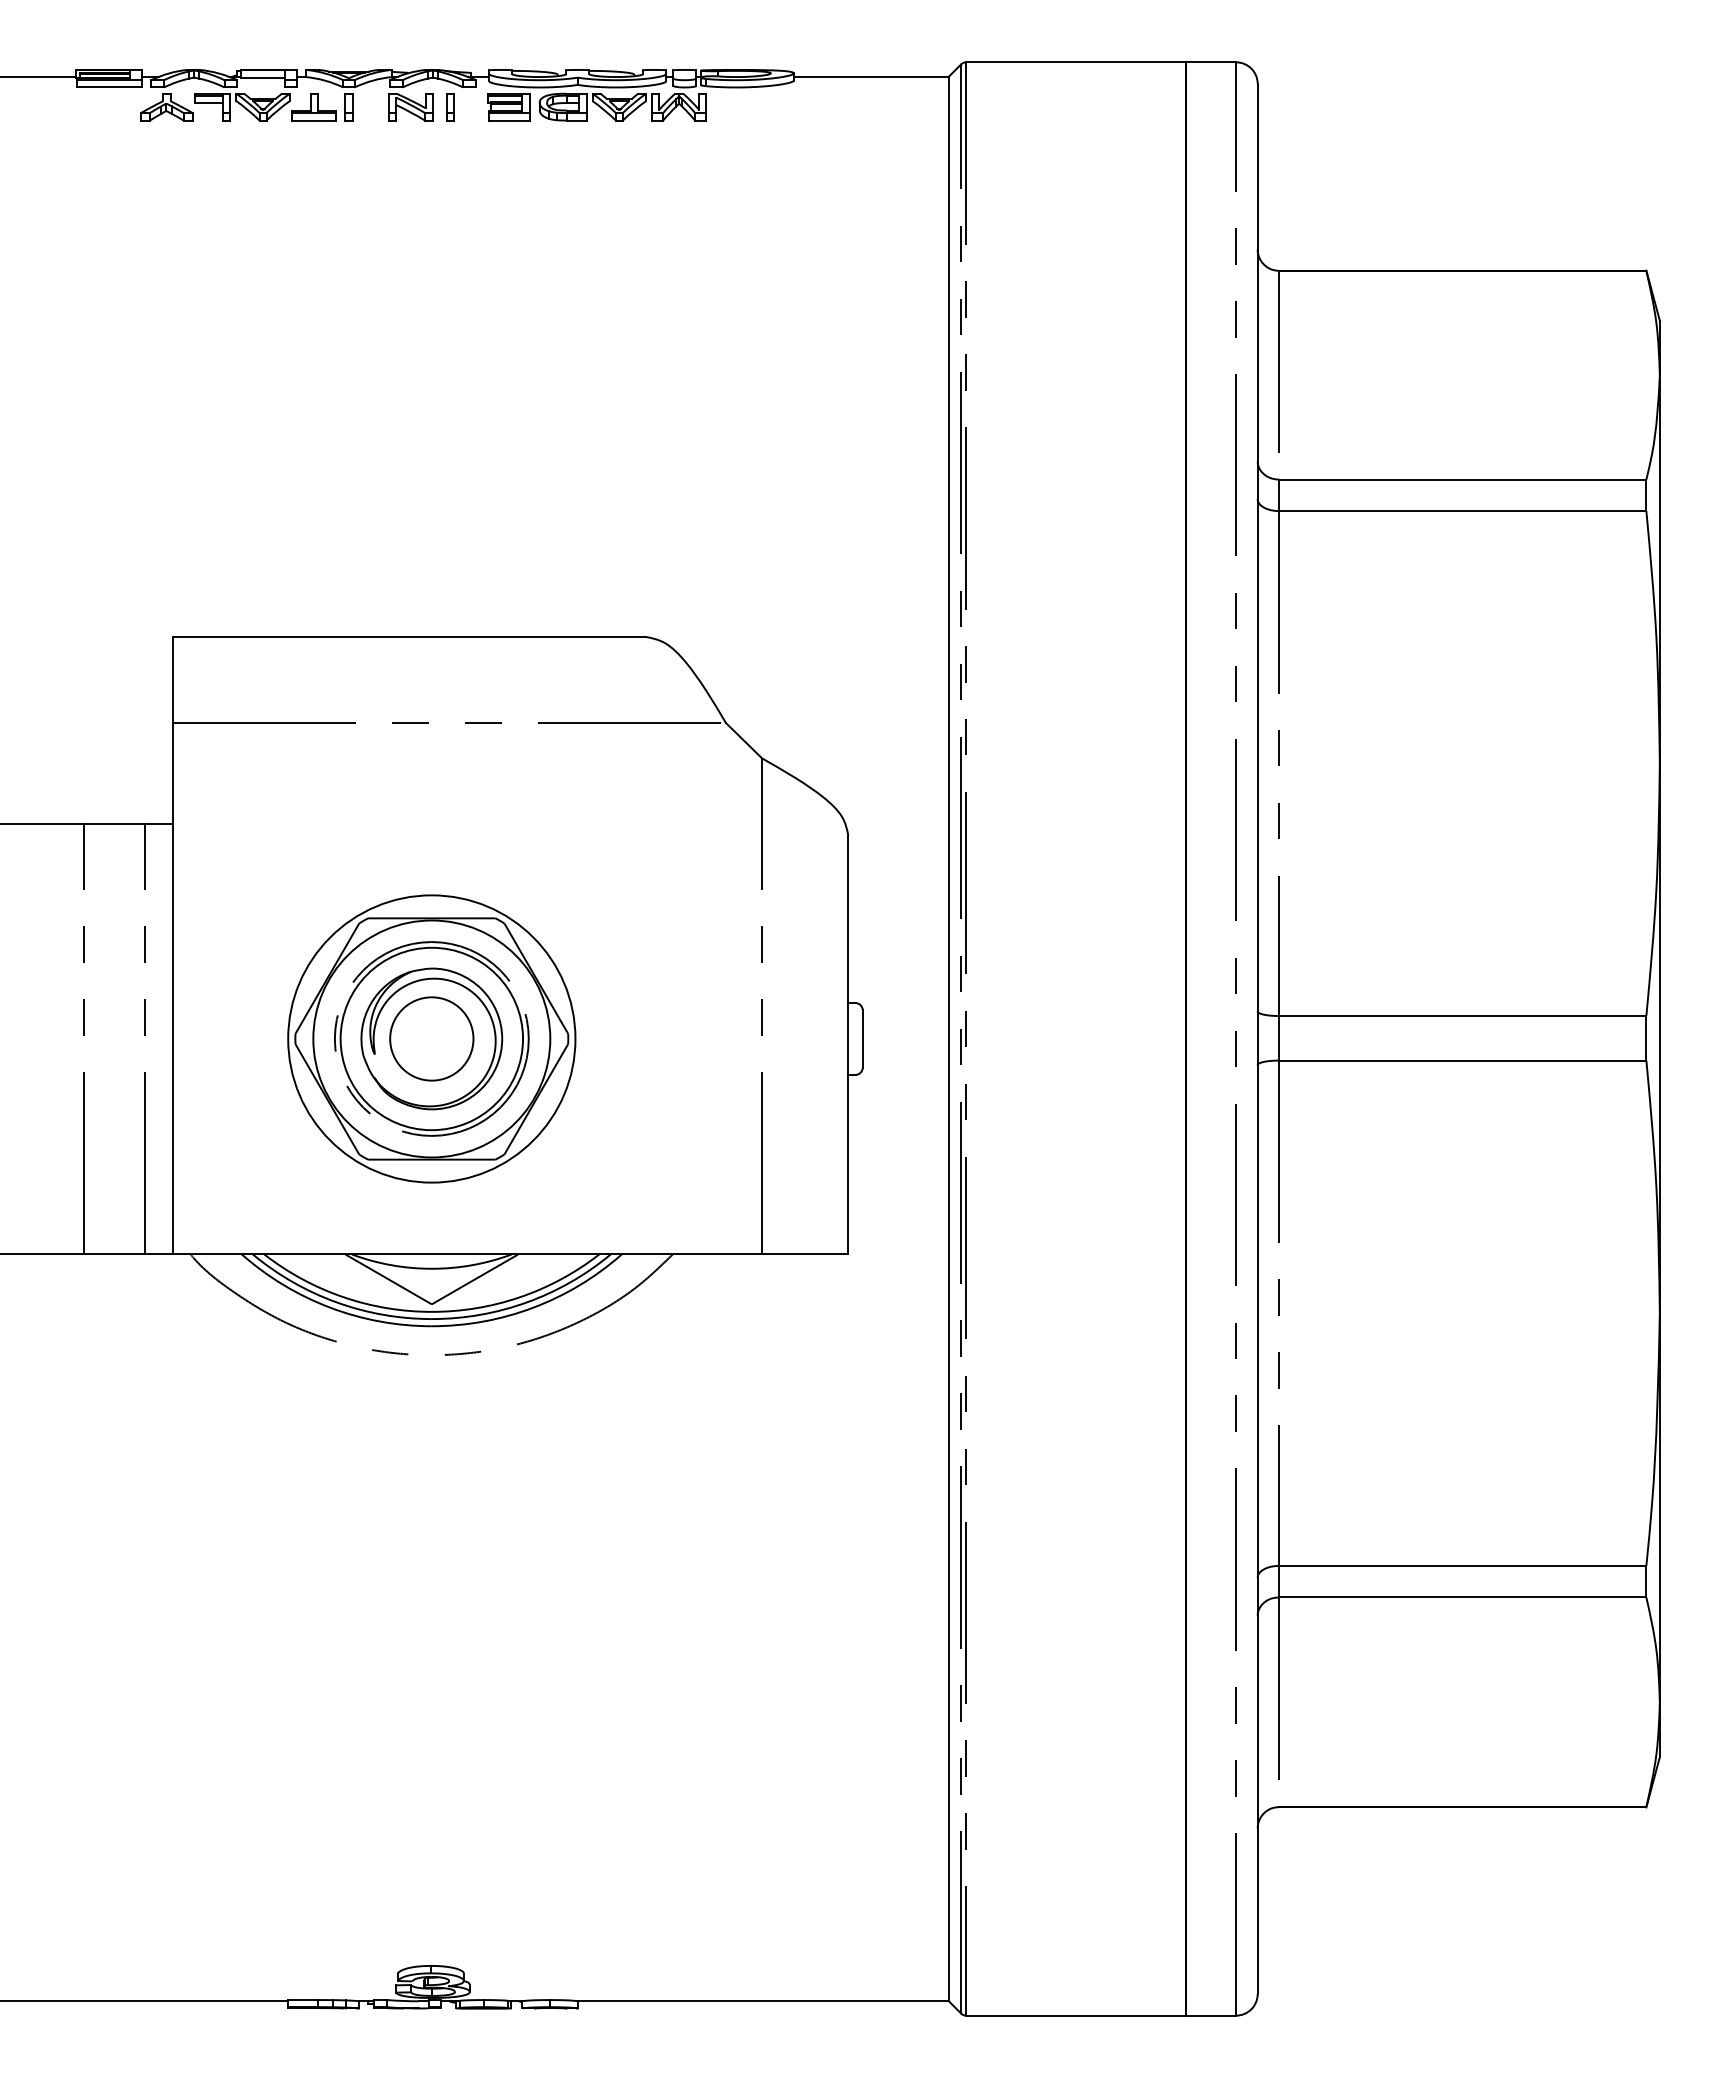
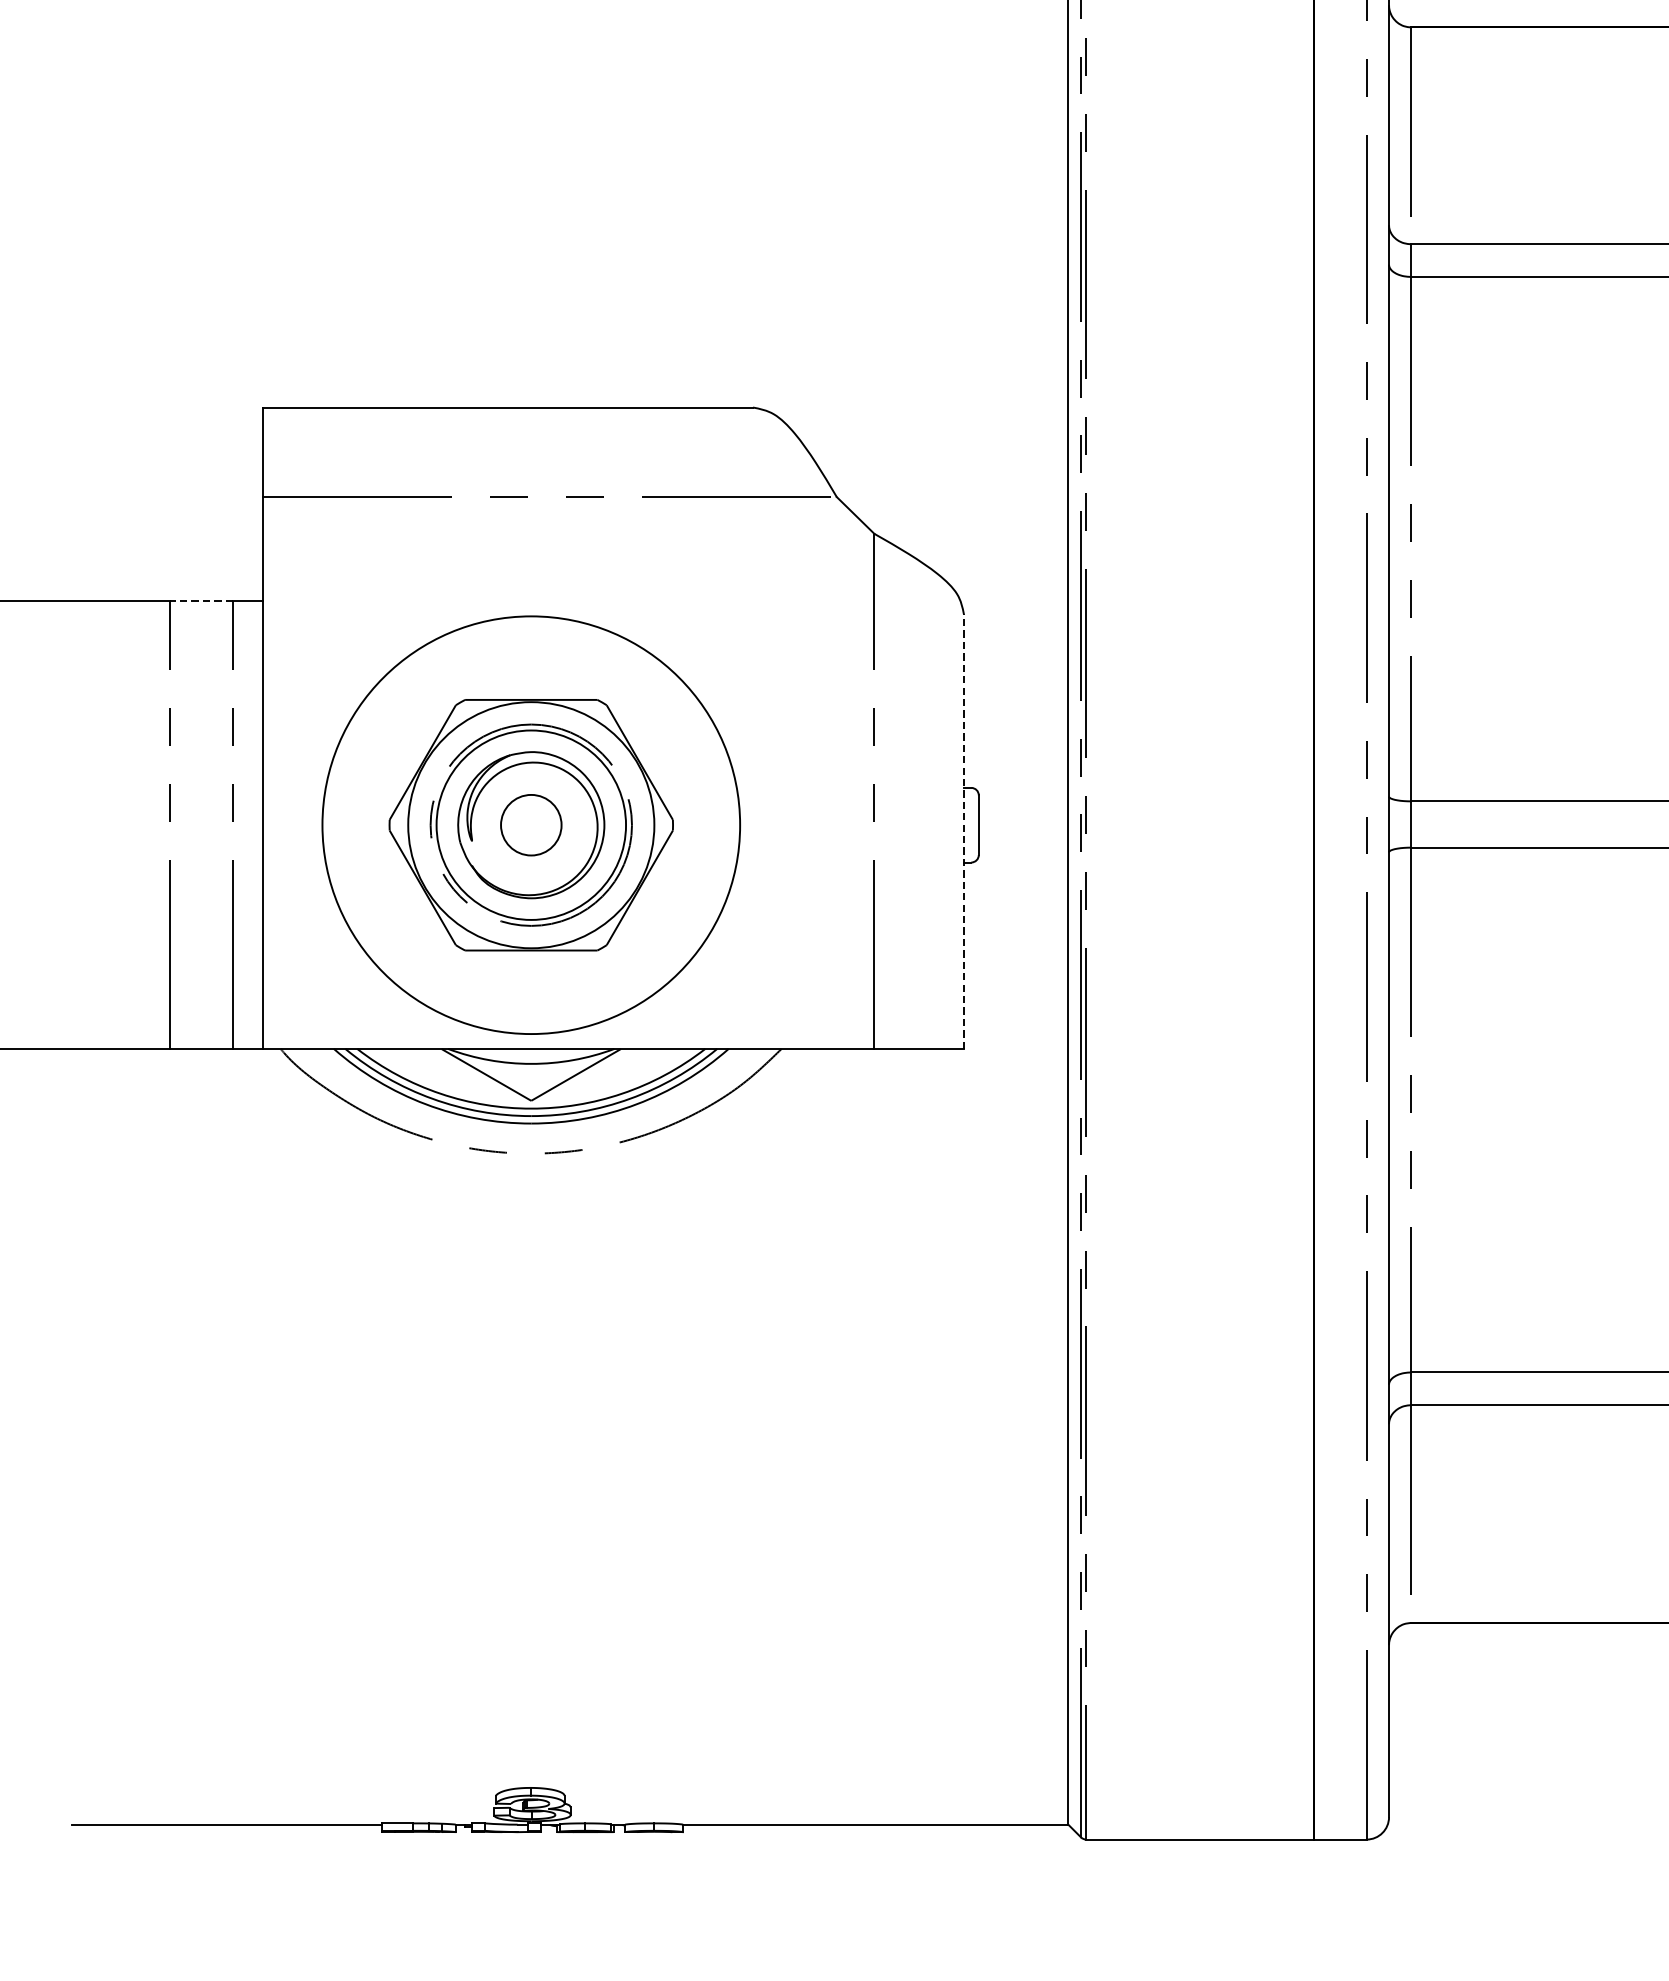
line: (113, 823) -> (200, 601), solid -> dashed
circle: (431, 1038) -> (530, 824), size x0.7
circle: (431, 1038) -> (530, 824), size x1.4
line: (848, 1044) -> (964, 830), solid -> dashed

